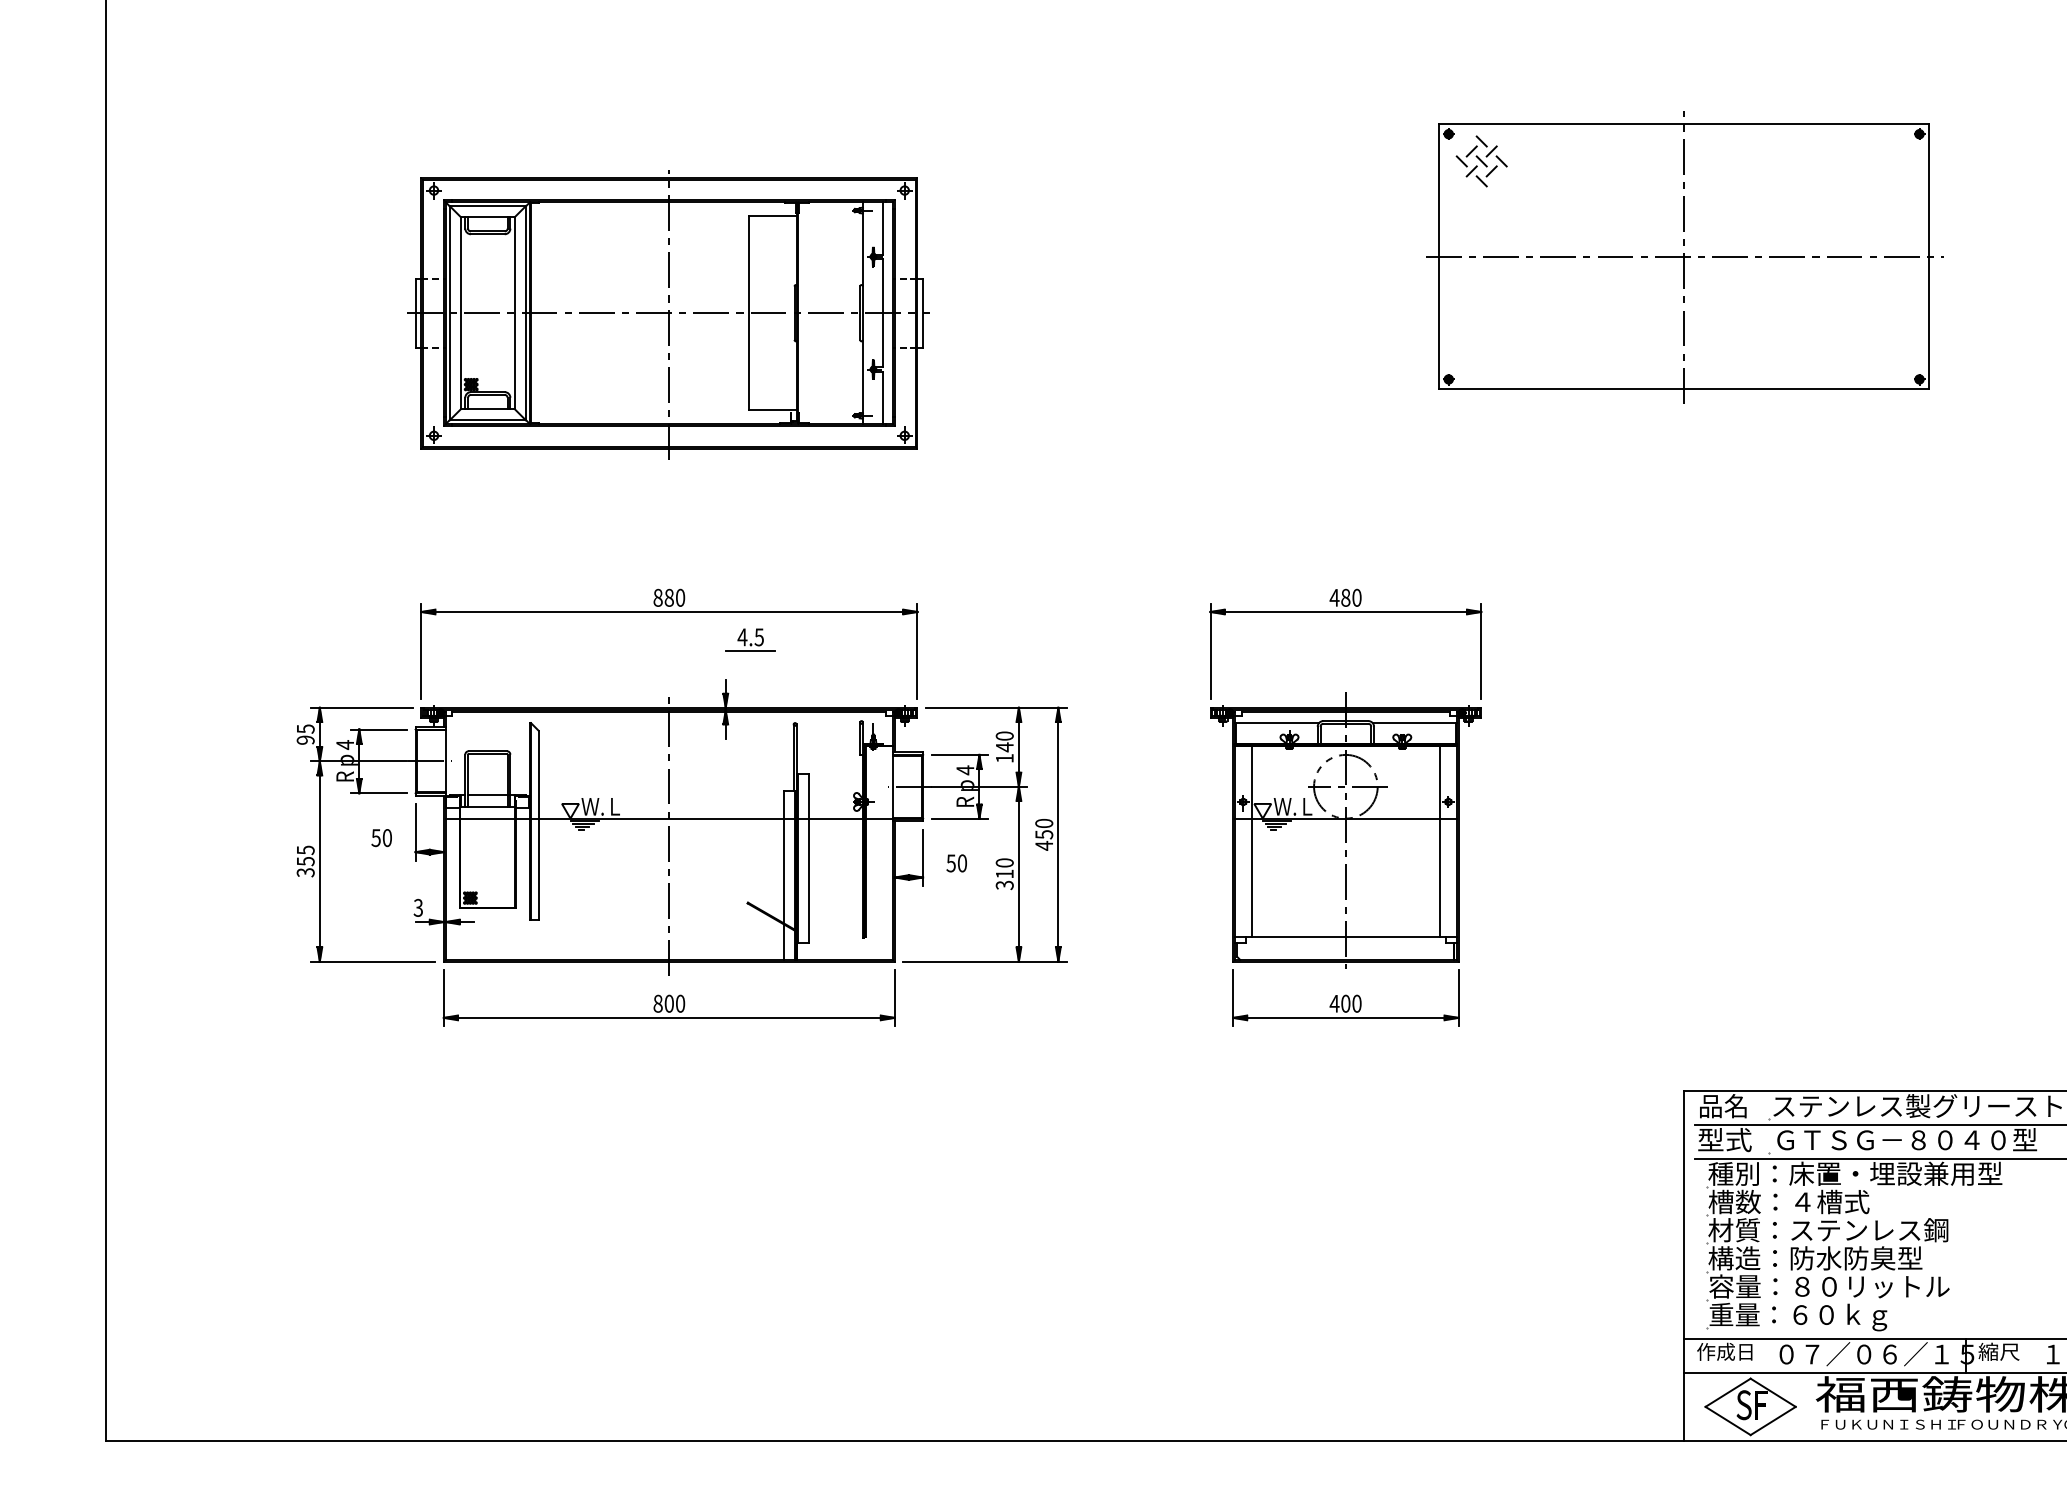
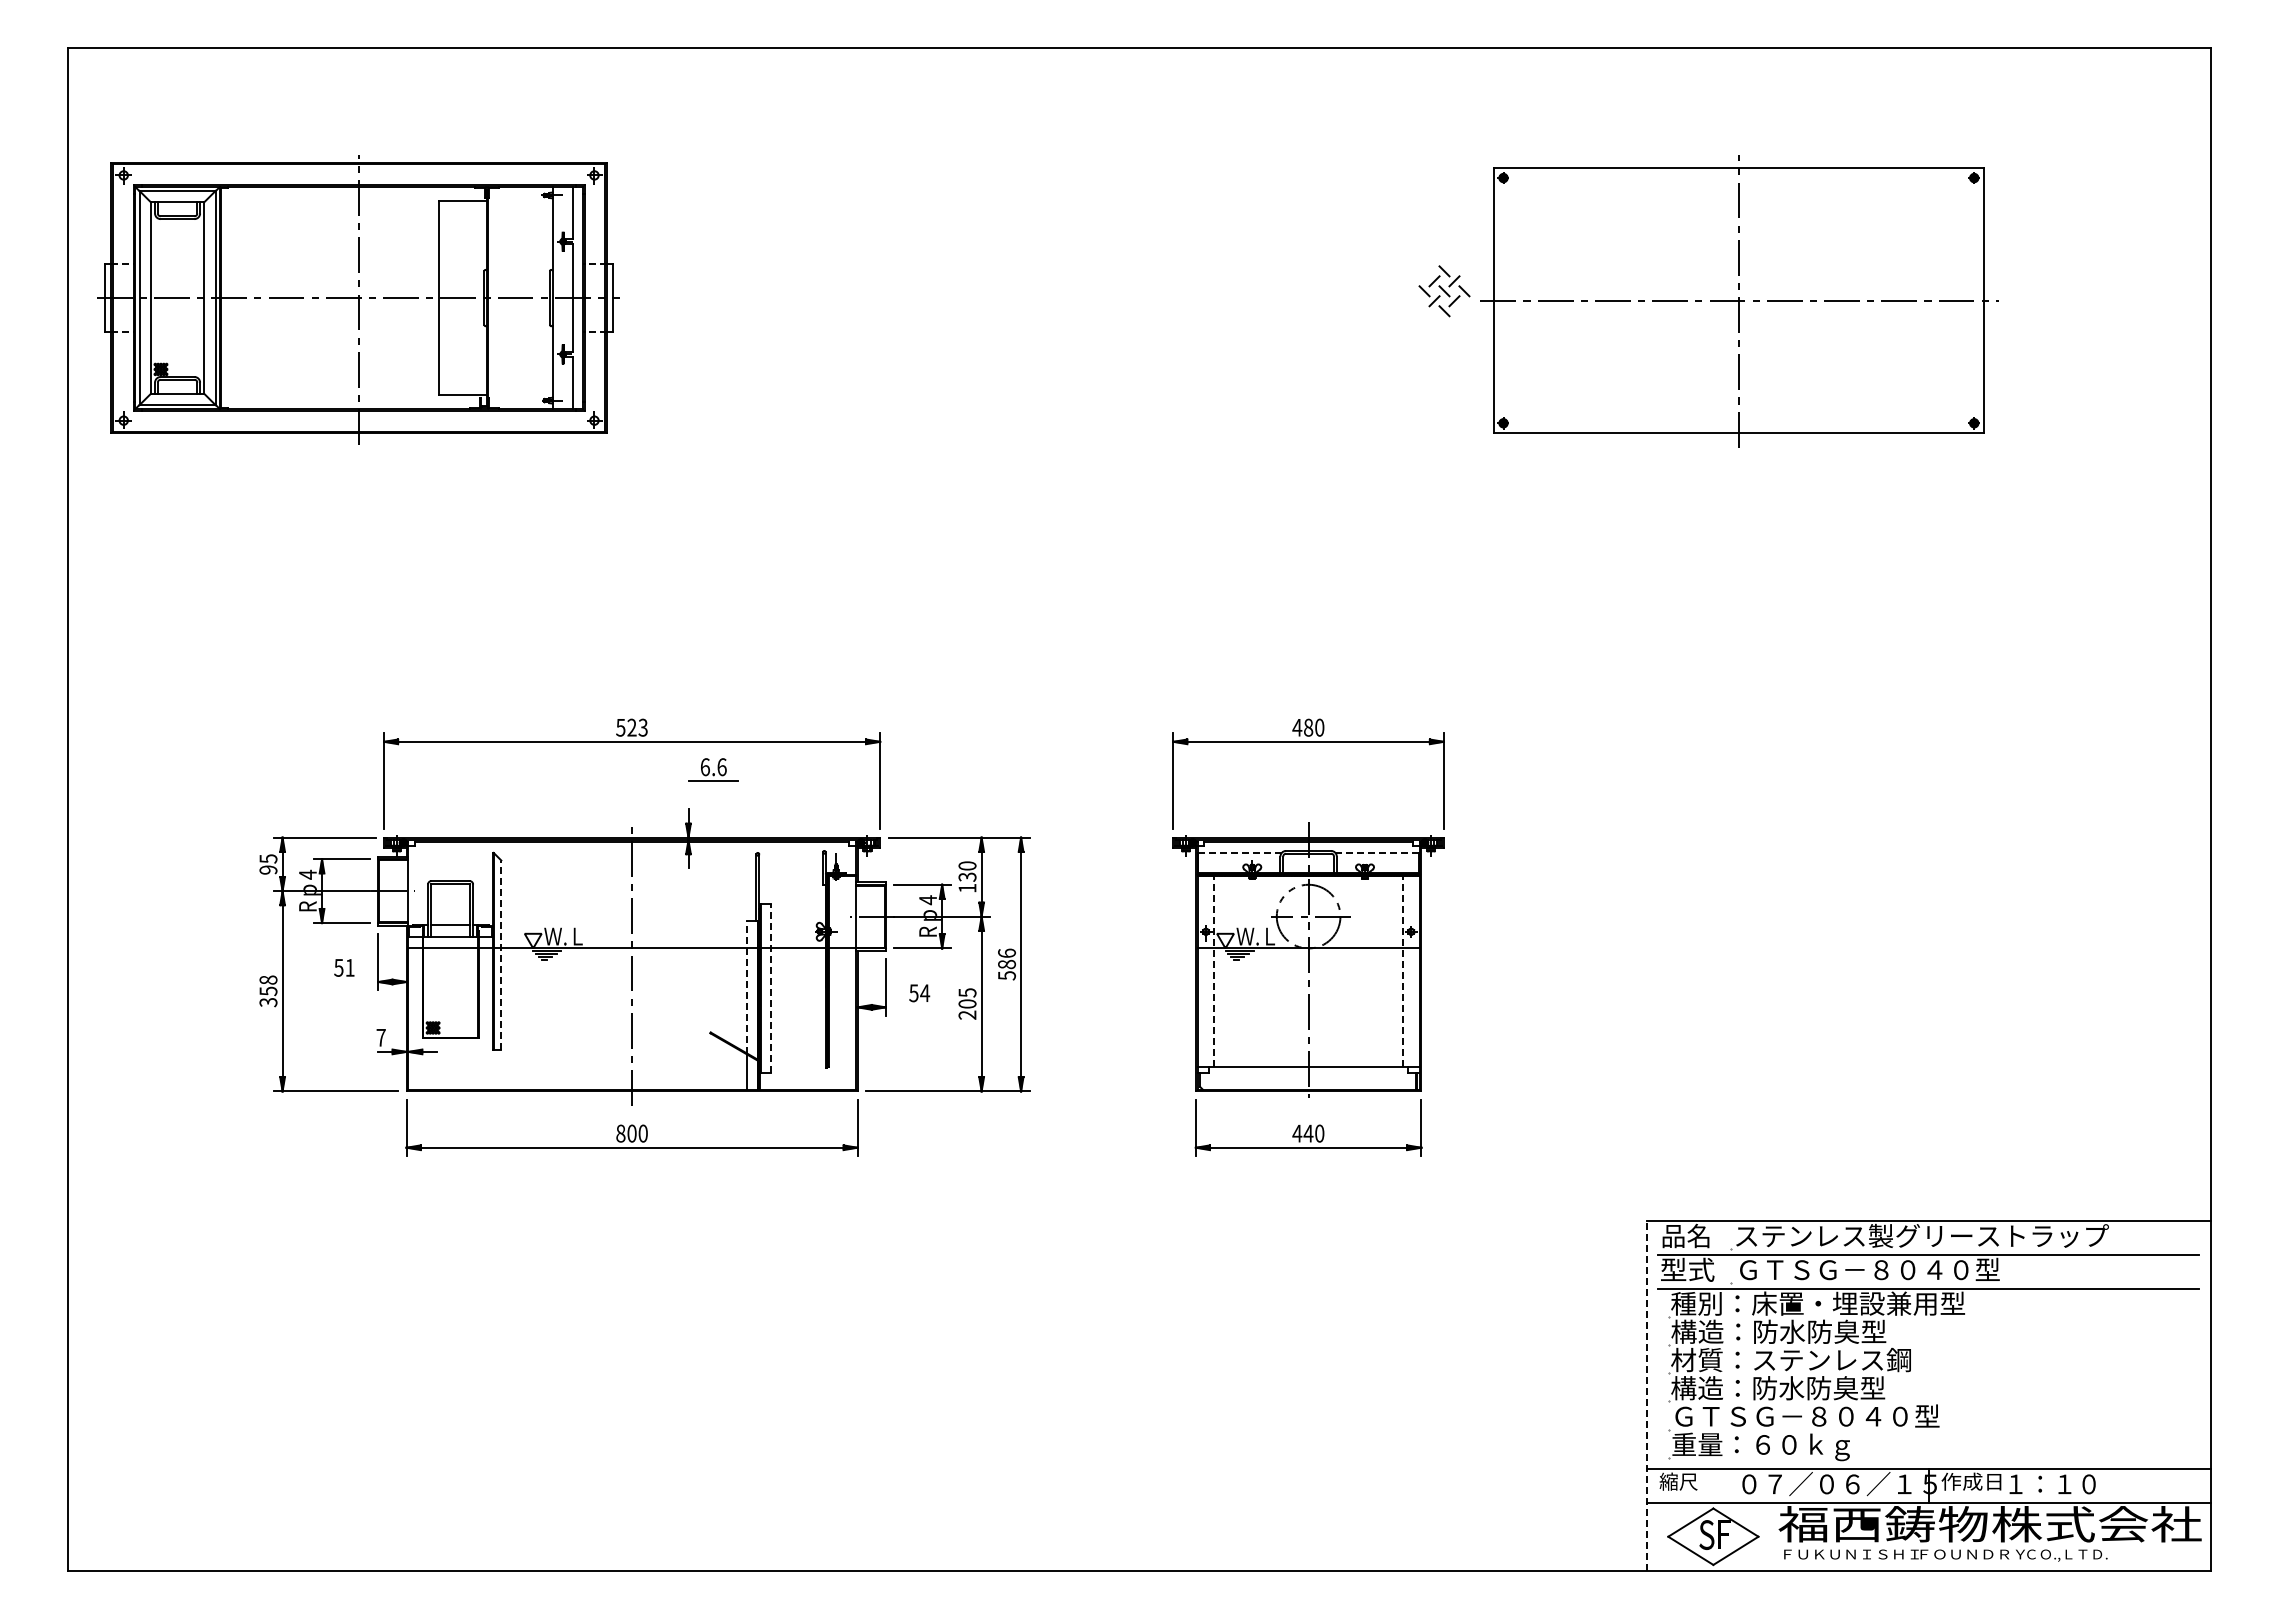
part: (1684, 257) -> (1739, 301), moved
part: (668, 314) -> (358, 299), moved
text: (668, 597) -> (631, 727), 880 -> 523
text: (750, 637) -> (713, 767), 4.5 -> 6.6
line: (1277, 722) -> (1240, 852), solid -> dashed
line: (1415, 722) -> (1378, 852), solid -> dashed
text: (1004, 747) -> (967, 877), 140 -> 130
line: (538, 825) -> (501, 955), solid -> dashed
text: (1044, 834) -> (1007, 964), 450 -> 586
text: (386, 837) -> (349, 967), 50 -> 51
line: (1251, 841) -> (1214, 971), solid -> dashed
line: (1439, 841) -> (1402, 971), solid -> dashed
text: (305, 849) -> (268, 979), 355 -> 358
line: (784, 856) -> (747, 986), solid -> dashed
line: (808, 858) -> (771, 988), solid -> dashed
text: (962, 863) -> (925, 993), 50 -> 54
text: (1004, 873) -> (967, 1003), 310 -> 205
text: (417, 907) -> (380, 1037), 3 -> 7
text: (1345, 1003) -> (1308, 1133), 400 -> 440
text: (1817, 1201) -> (1780, 1331), 槽数：４槽式 -> 構造：防水防臭型
line: (1683, 1265) -> (1646, 1395), solid -> dashed
text: (1842, 1286) -> (1805, 1416), 容量：８０リットル -> ＧＴＳＧ－８０４０型
text: (1724, 1351) -> (1687, 1481), 作成日 -> 縮尺
text: (2008, 1351) -> (1971, 1481), 縮尺 -> 作成日

